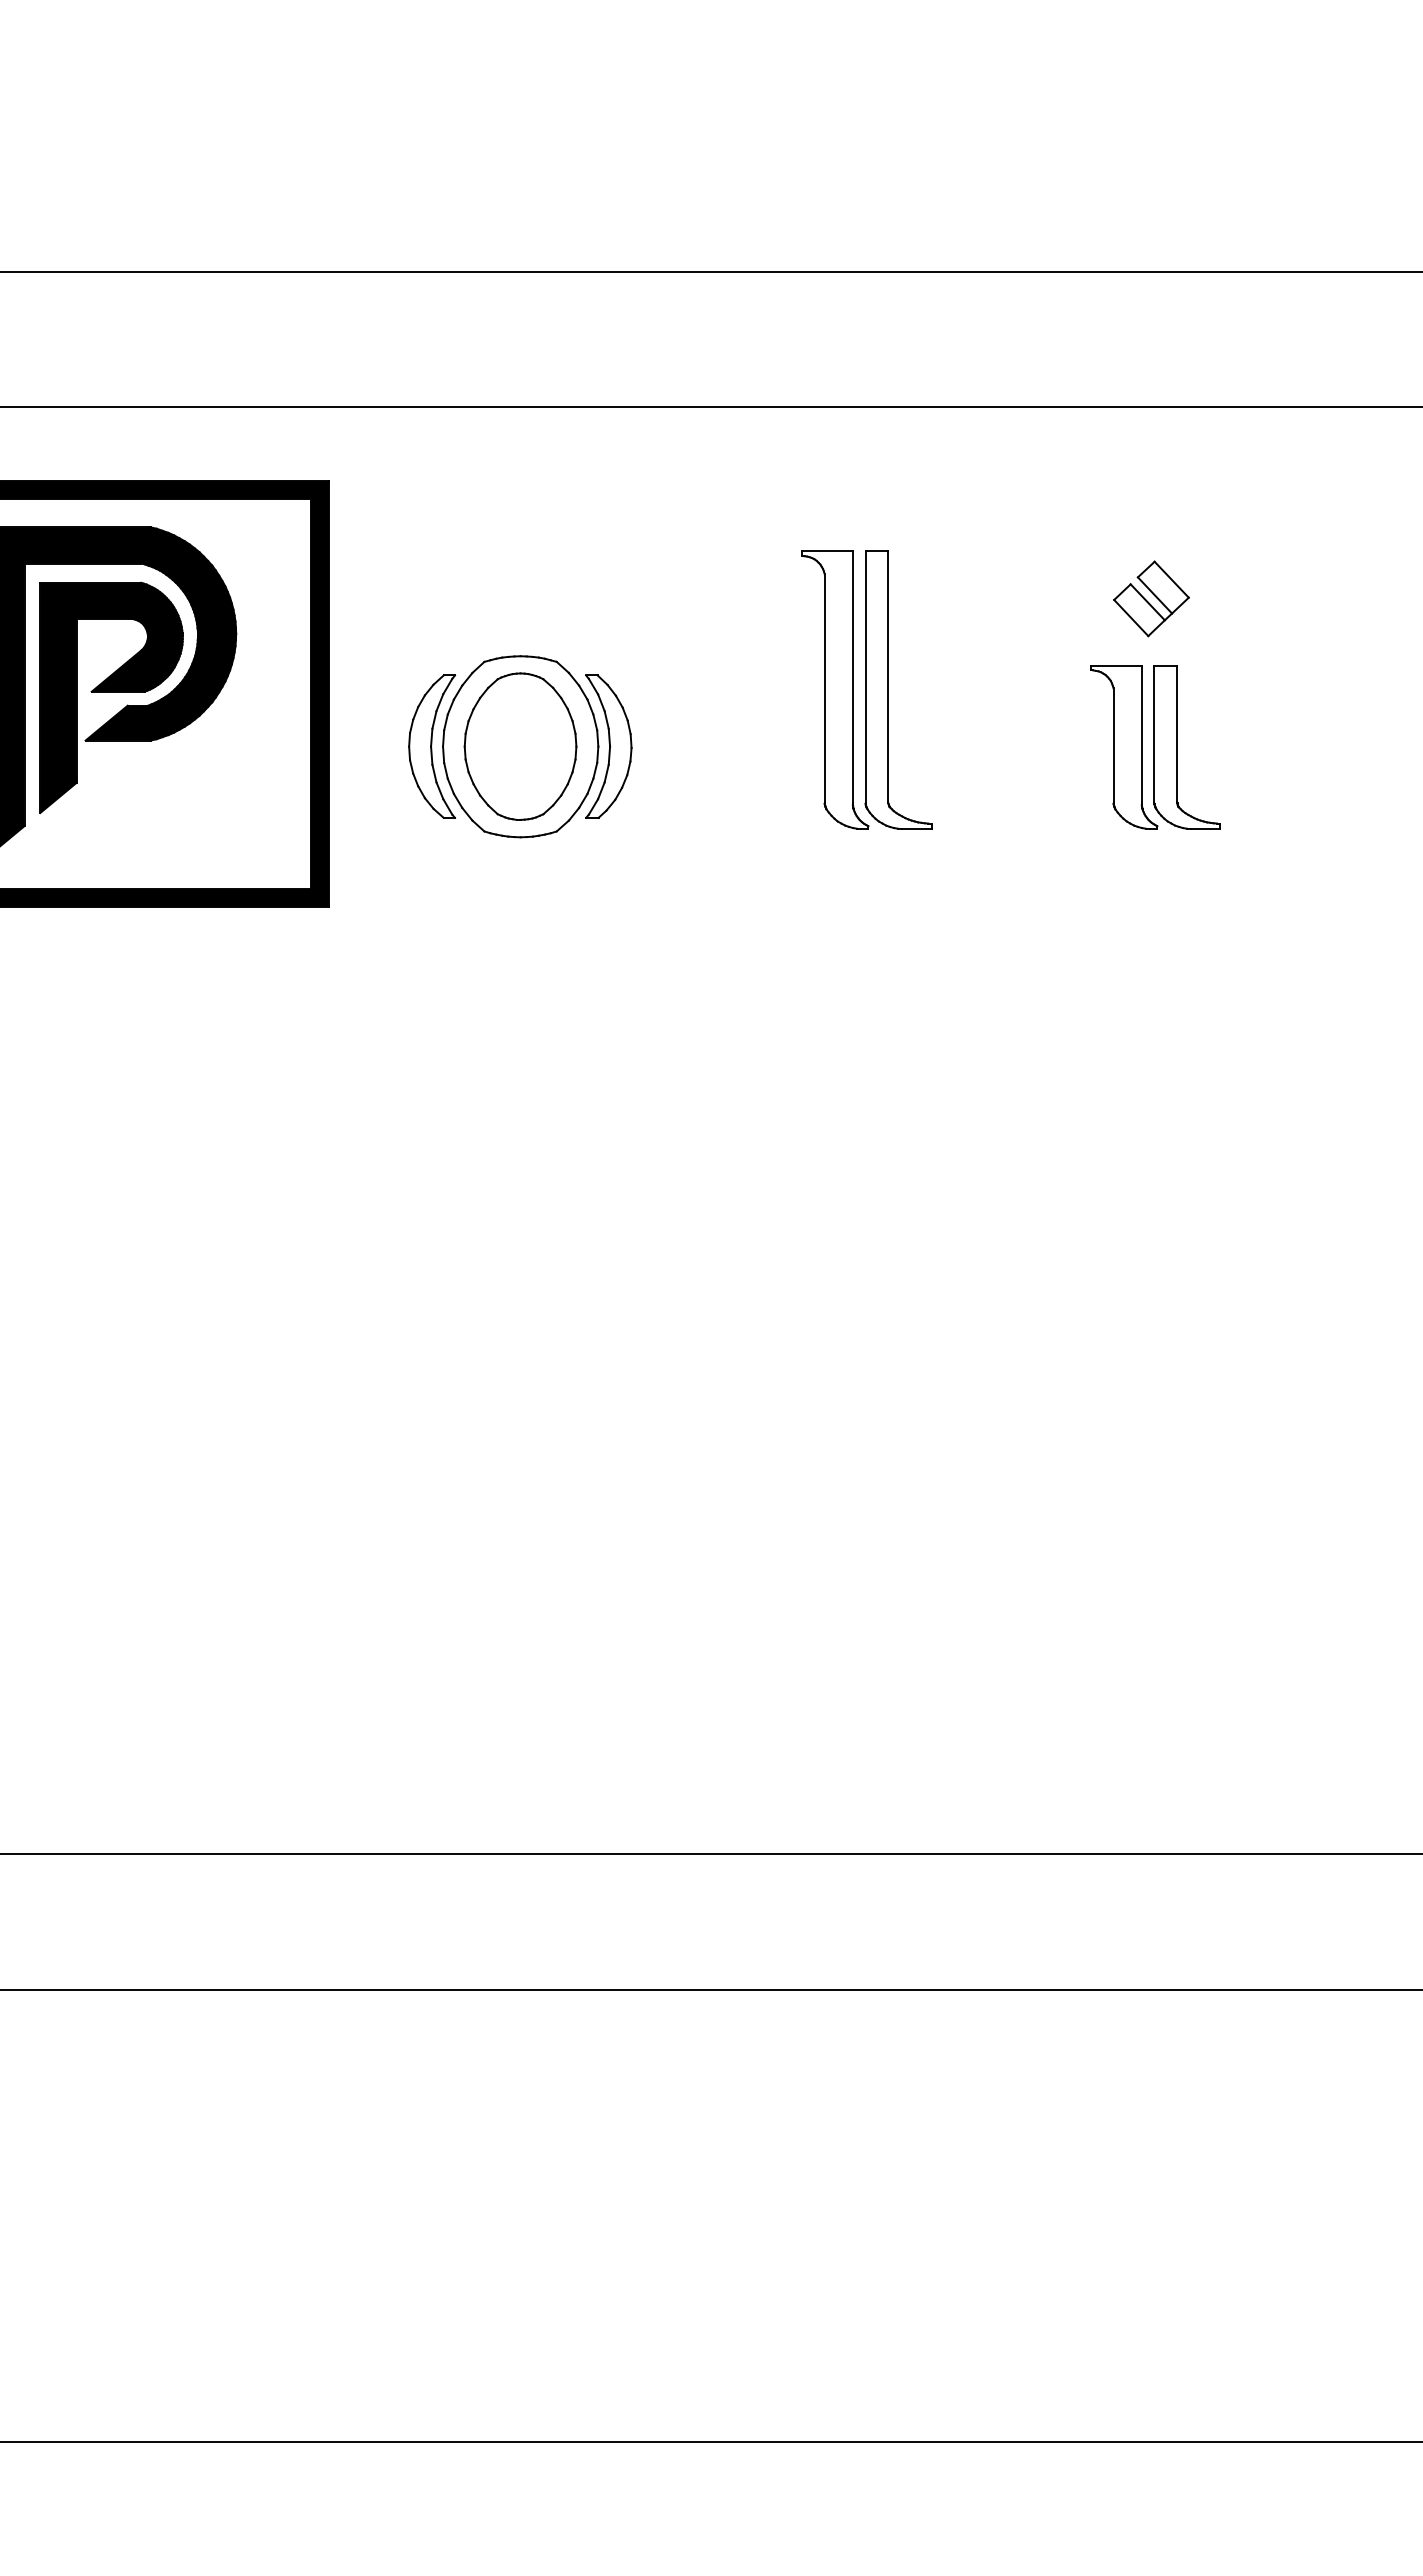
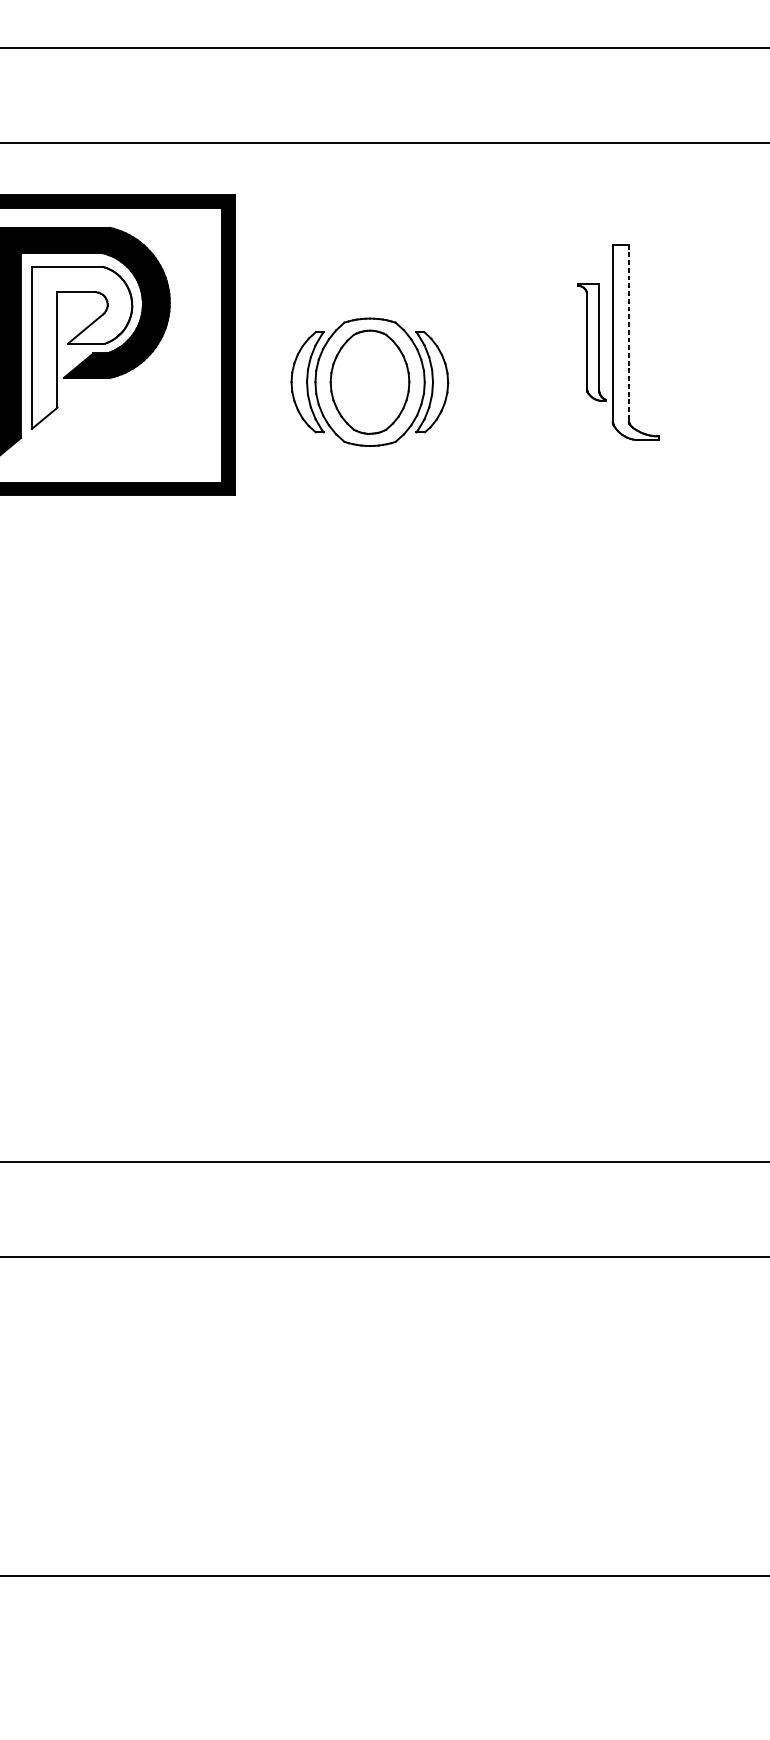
line: (888, 676) -> (629, 332), solid -> dashed
part: (835, 689) -> (591, 342), size x0.6
fill: (111, 697) -> (82, 347), removed

